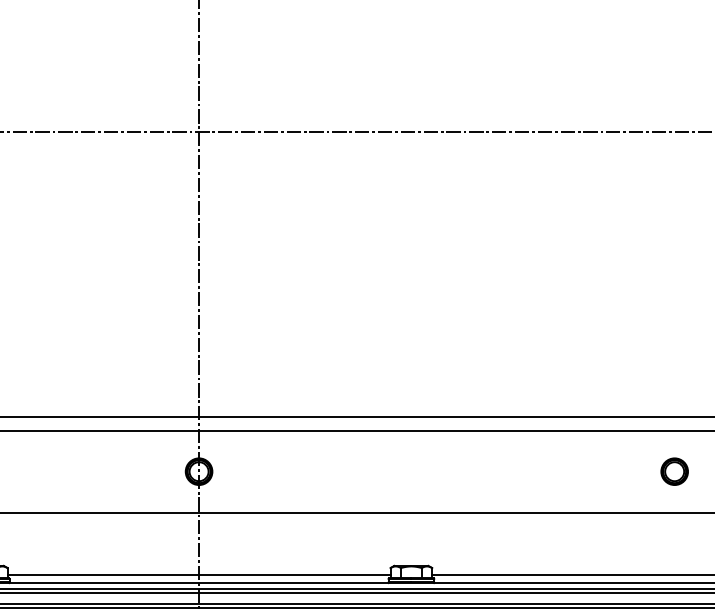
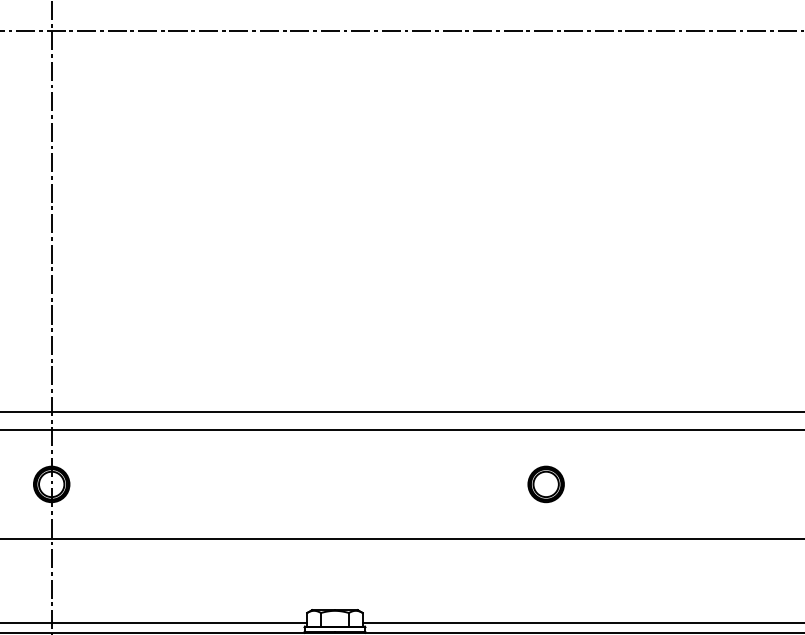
part: (674, 471) -> (545, 484), moved

